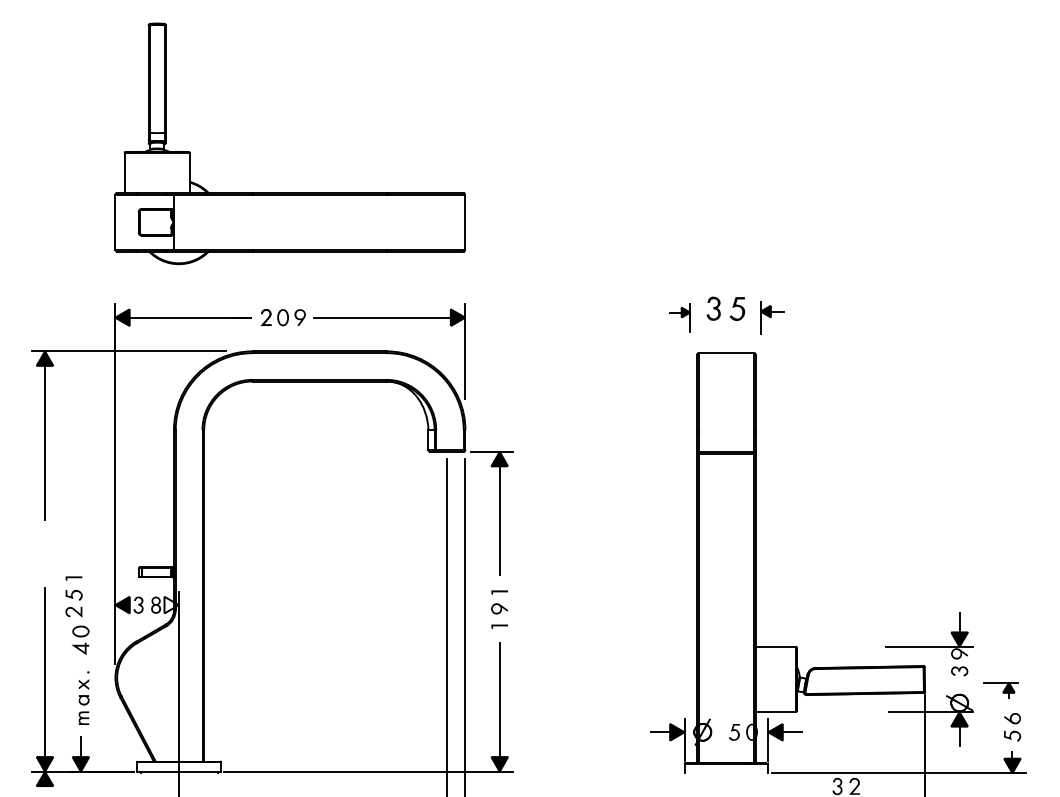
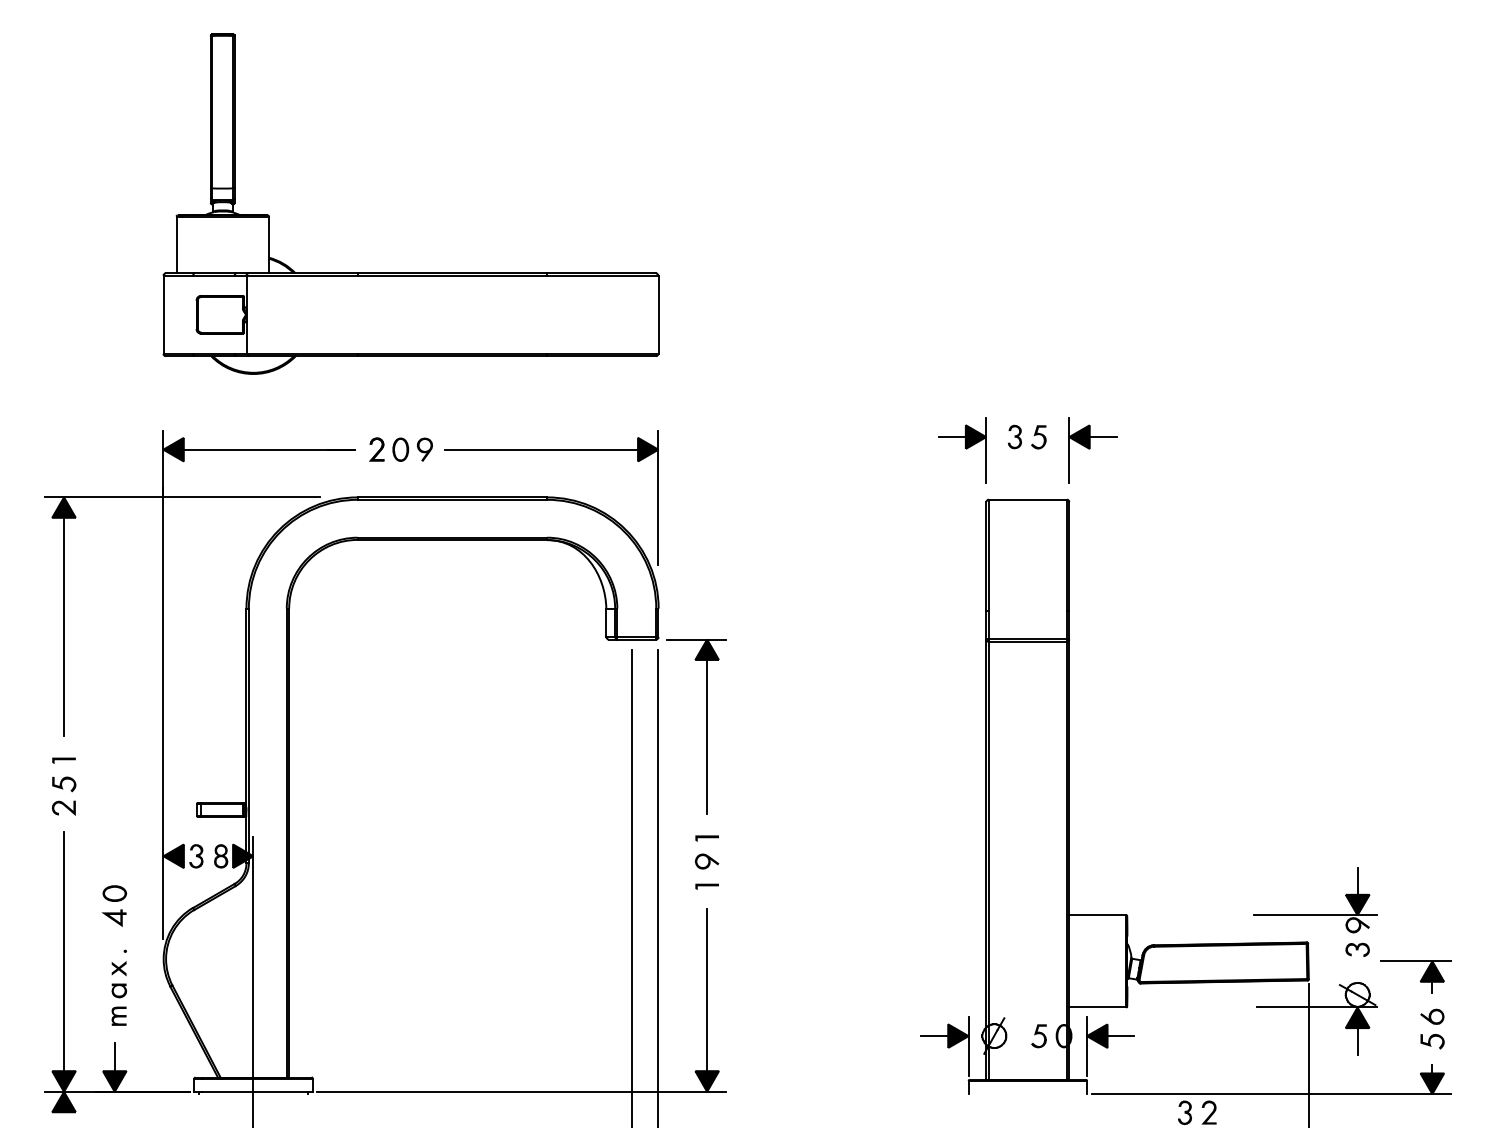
part: (726, 308) -> (1027, 436), size x0.71
part: (680, 318) -> (962, 450), size x1.67
part: (772, 318) -> (1092, 450), size x1.43
part: (74, 596) -> (64, 786), moved
fill: (171, 605) -> (243, 856), added
part: (1000, 690) -> (1415, 976), size x1.43

